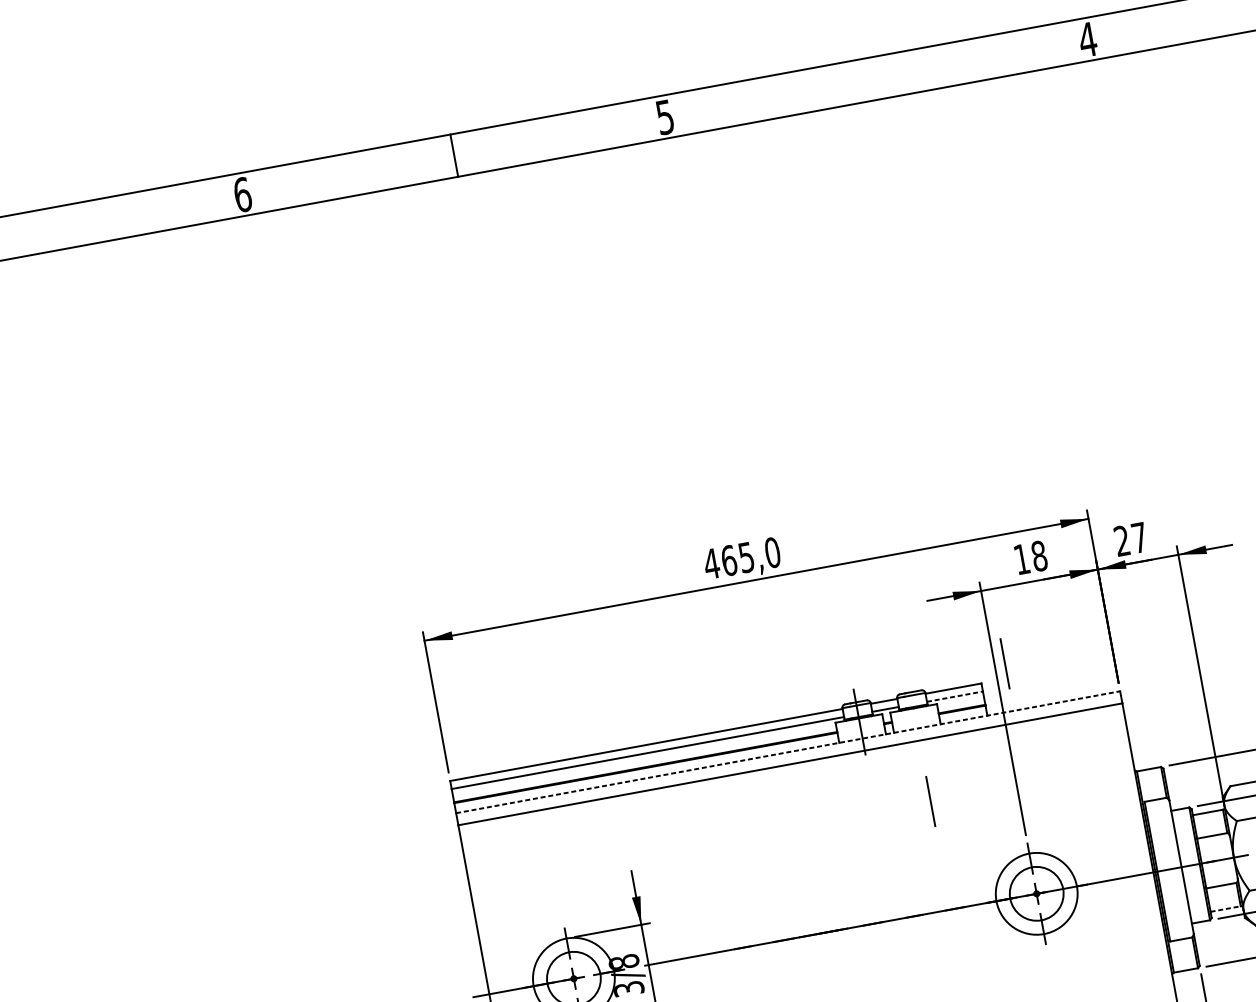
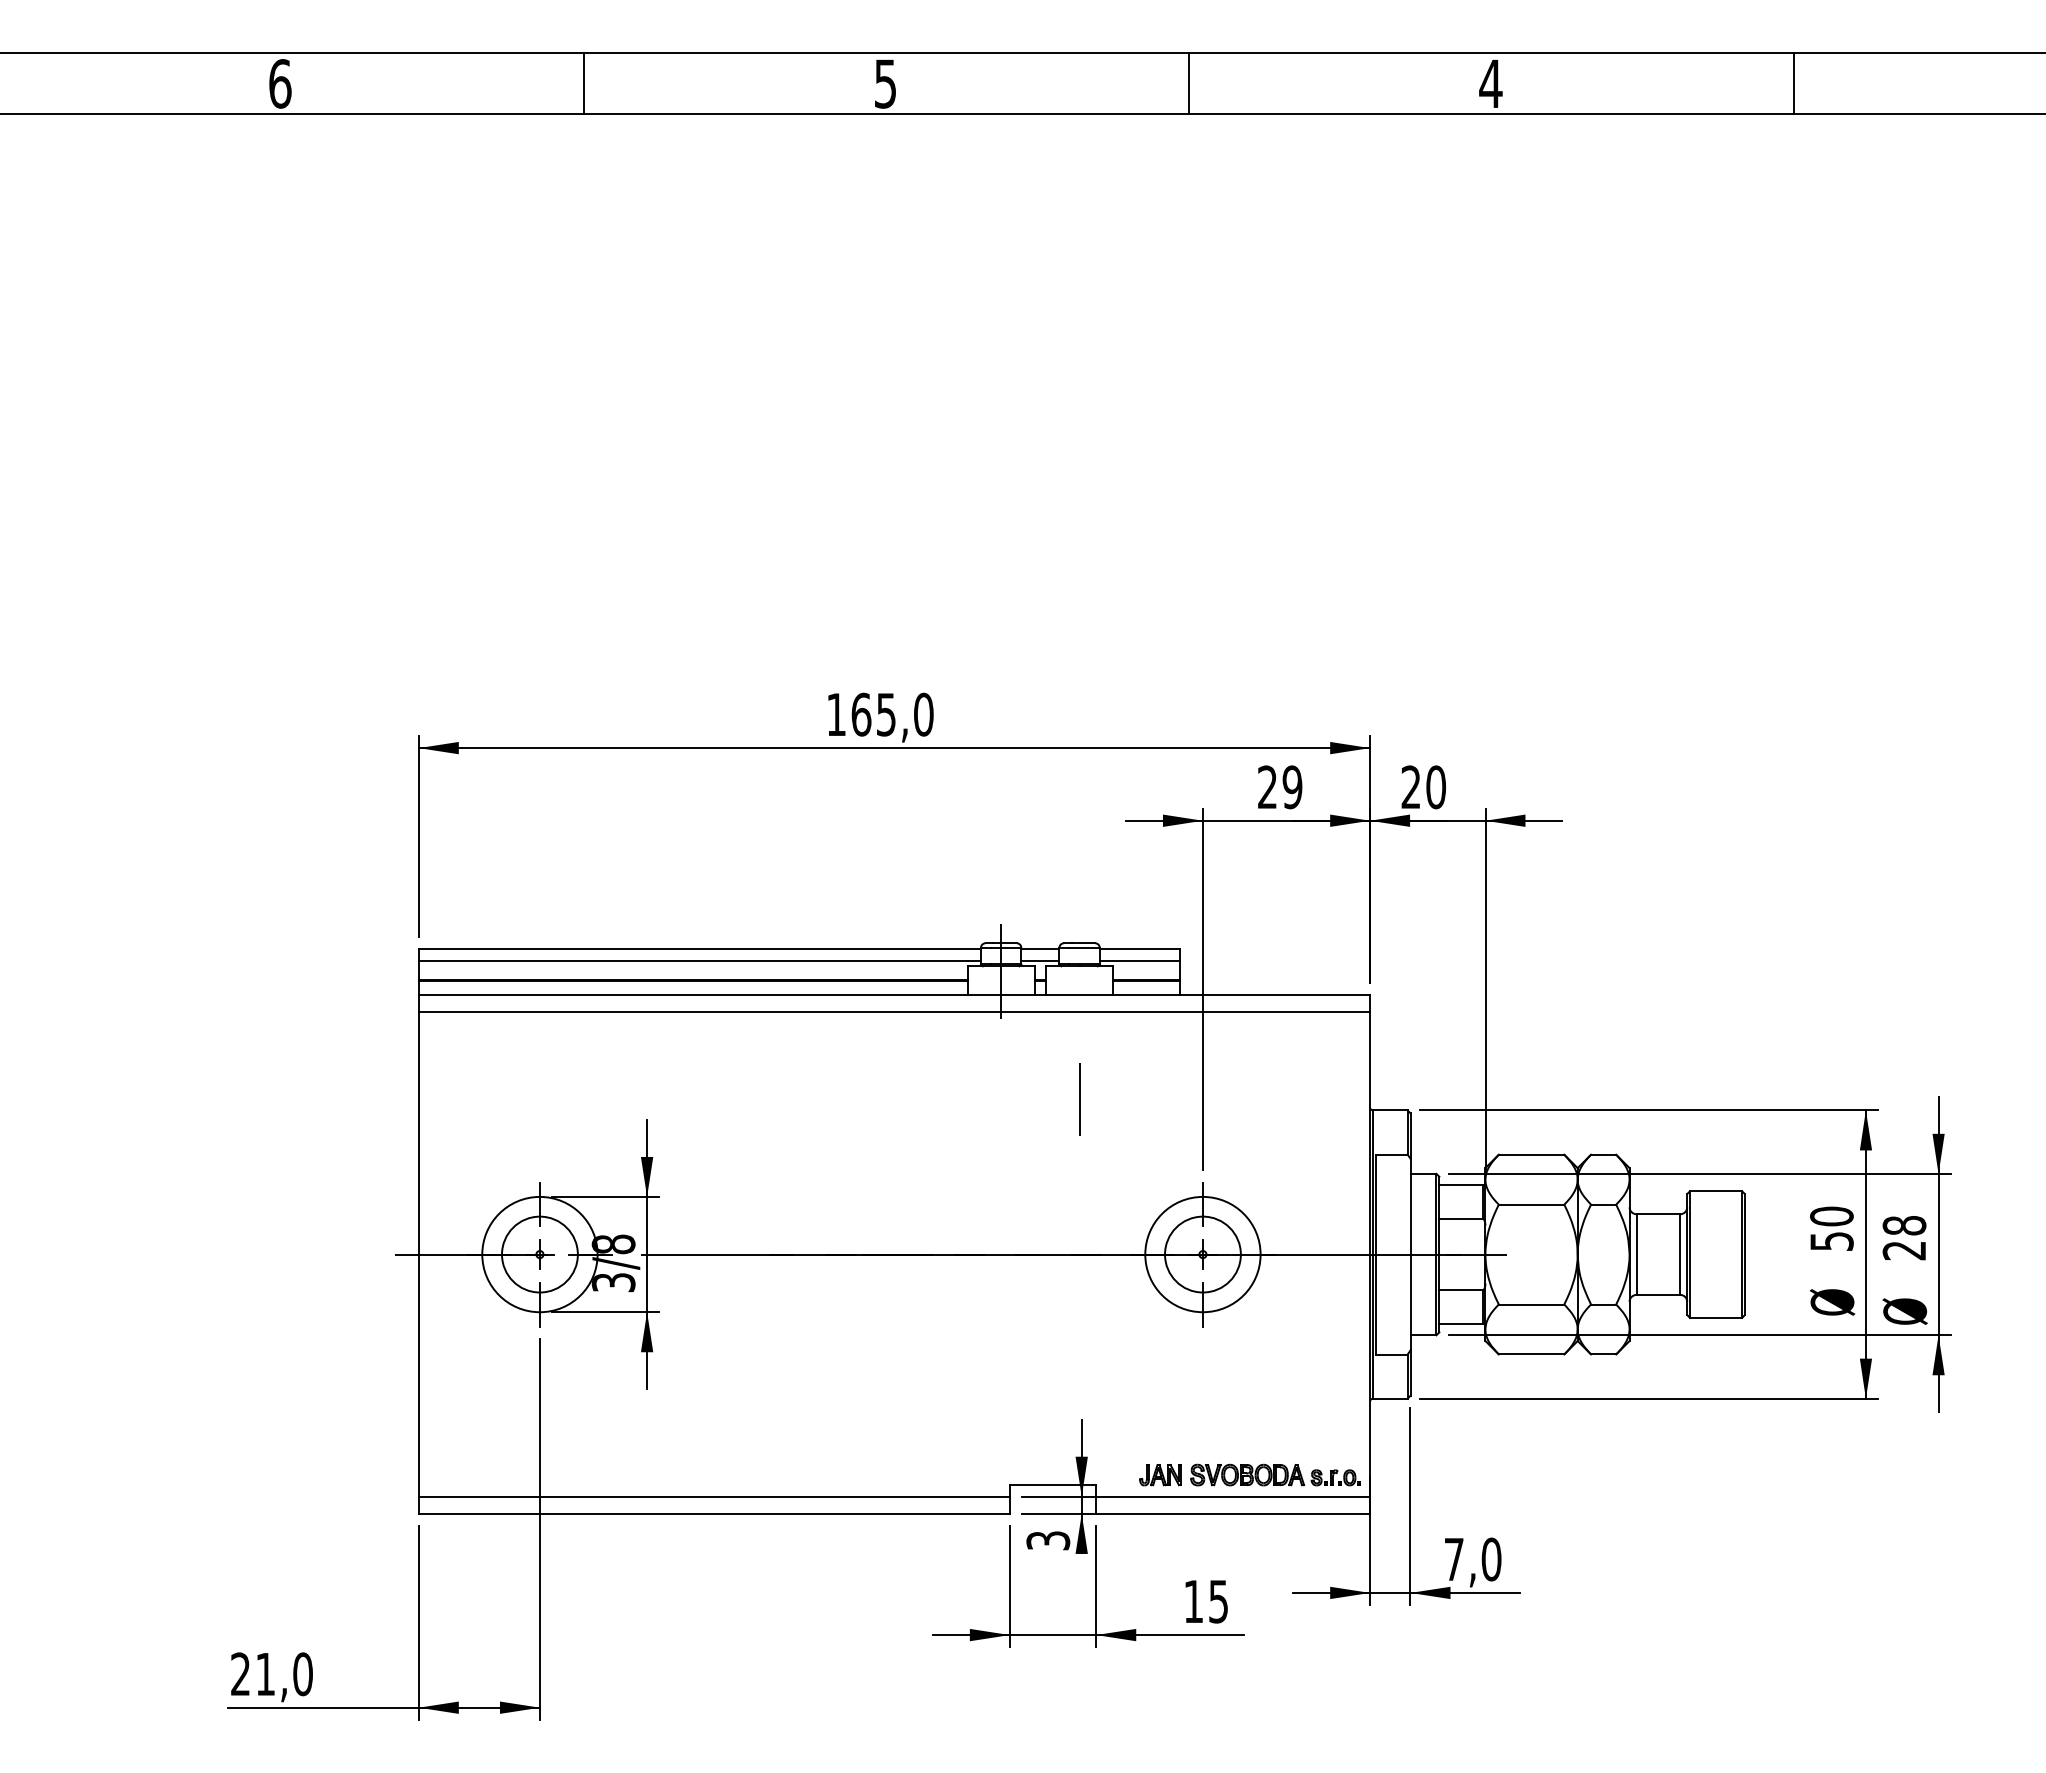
line: (876, 78) -> (1188, 83), added
text: (1139, 537) -> (1436, 787), 27 -> 20
text: (1031, 557) -> (1280, 787), 18 -> 29
text: (711, 563) -> (836, 714), 465,0 -> 165,0
line: (1004, 663) -> (1217, 927), removed
line: (955, 696) -> (1140, 960), dashed -> solid
line: (788, 752) -> (894, 995), dashed -> solid
line: (1225, 908) -> (1460, 1323), dashed -> solid

